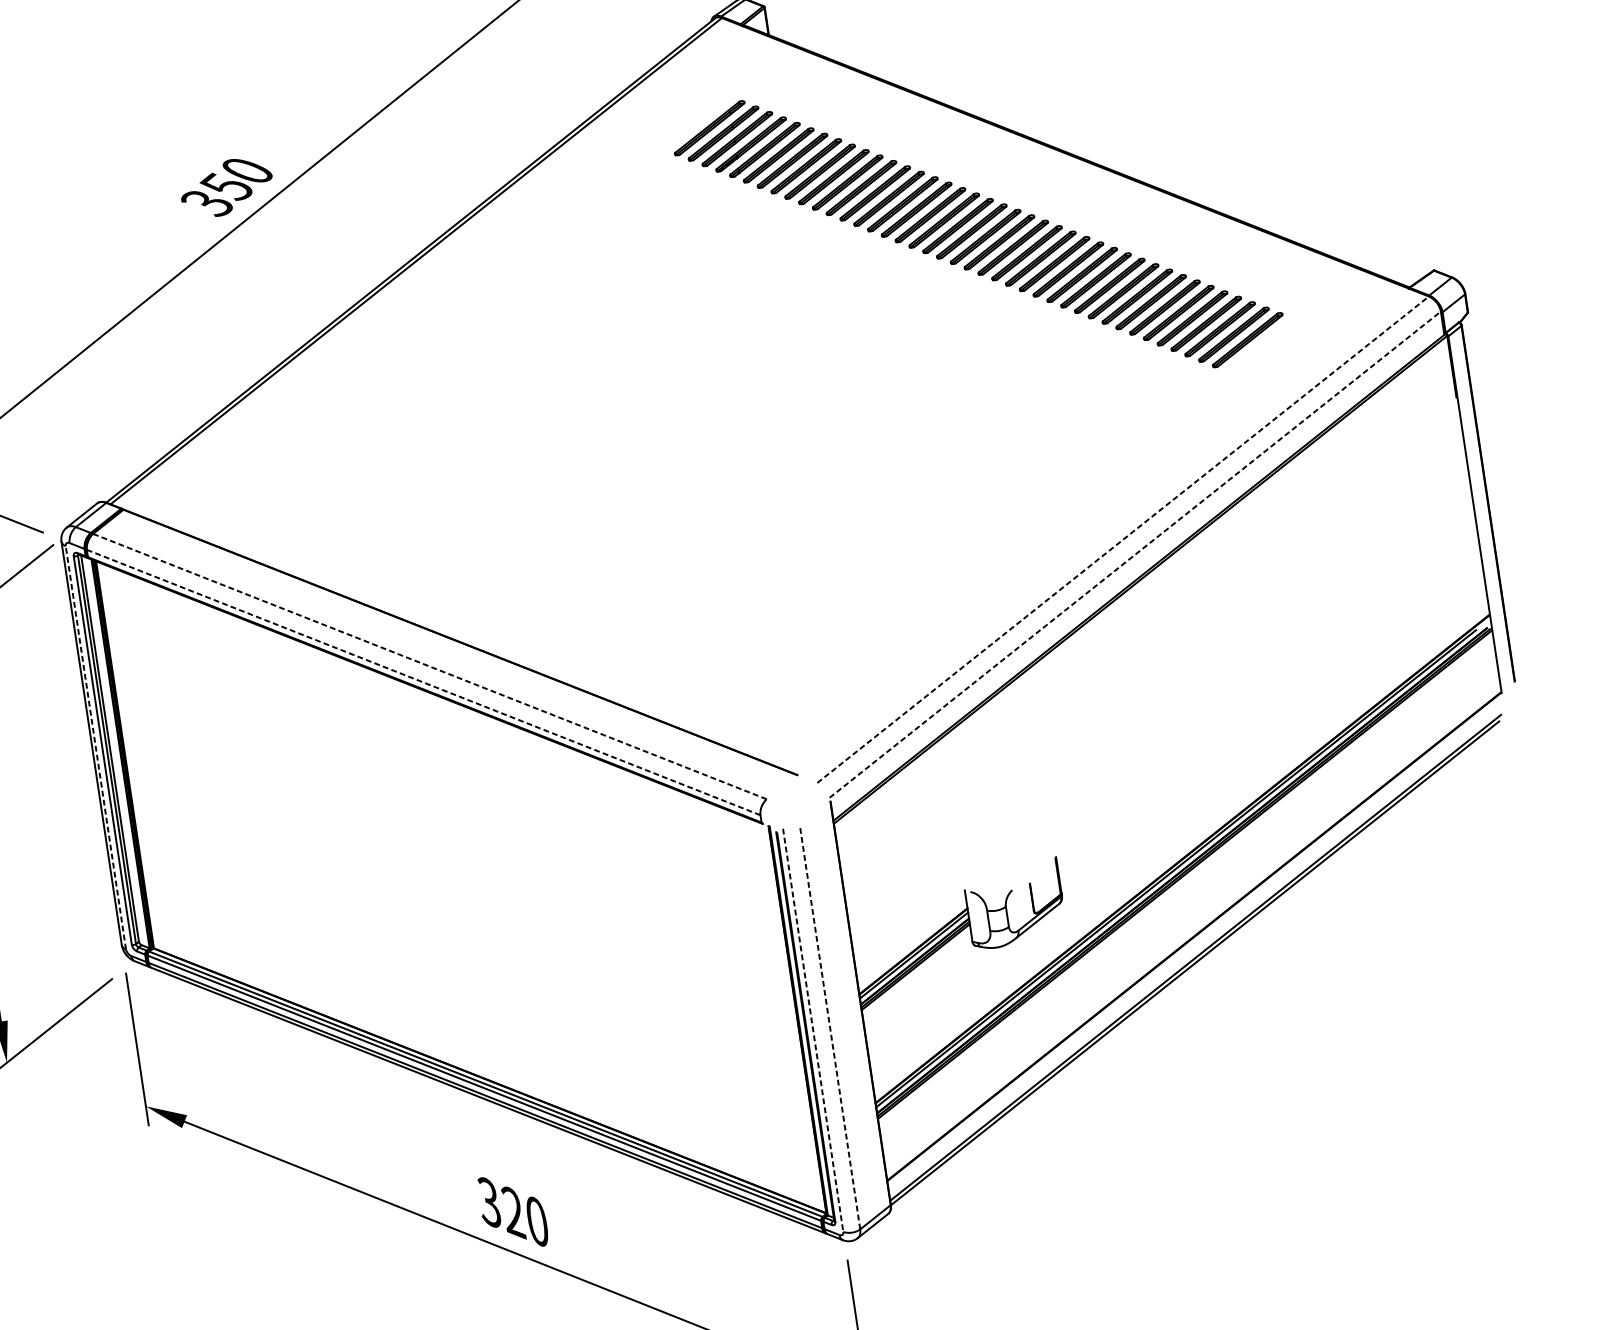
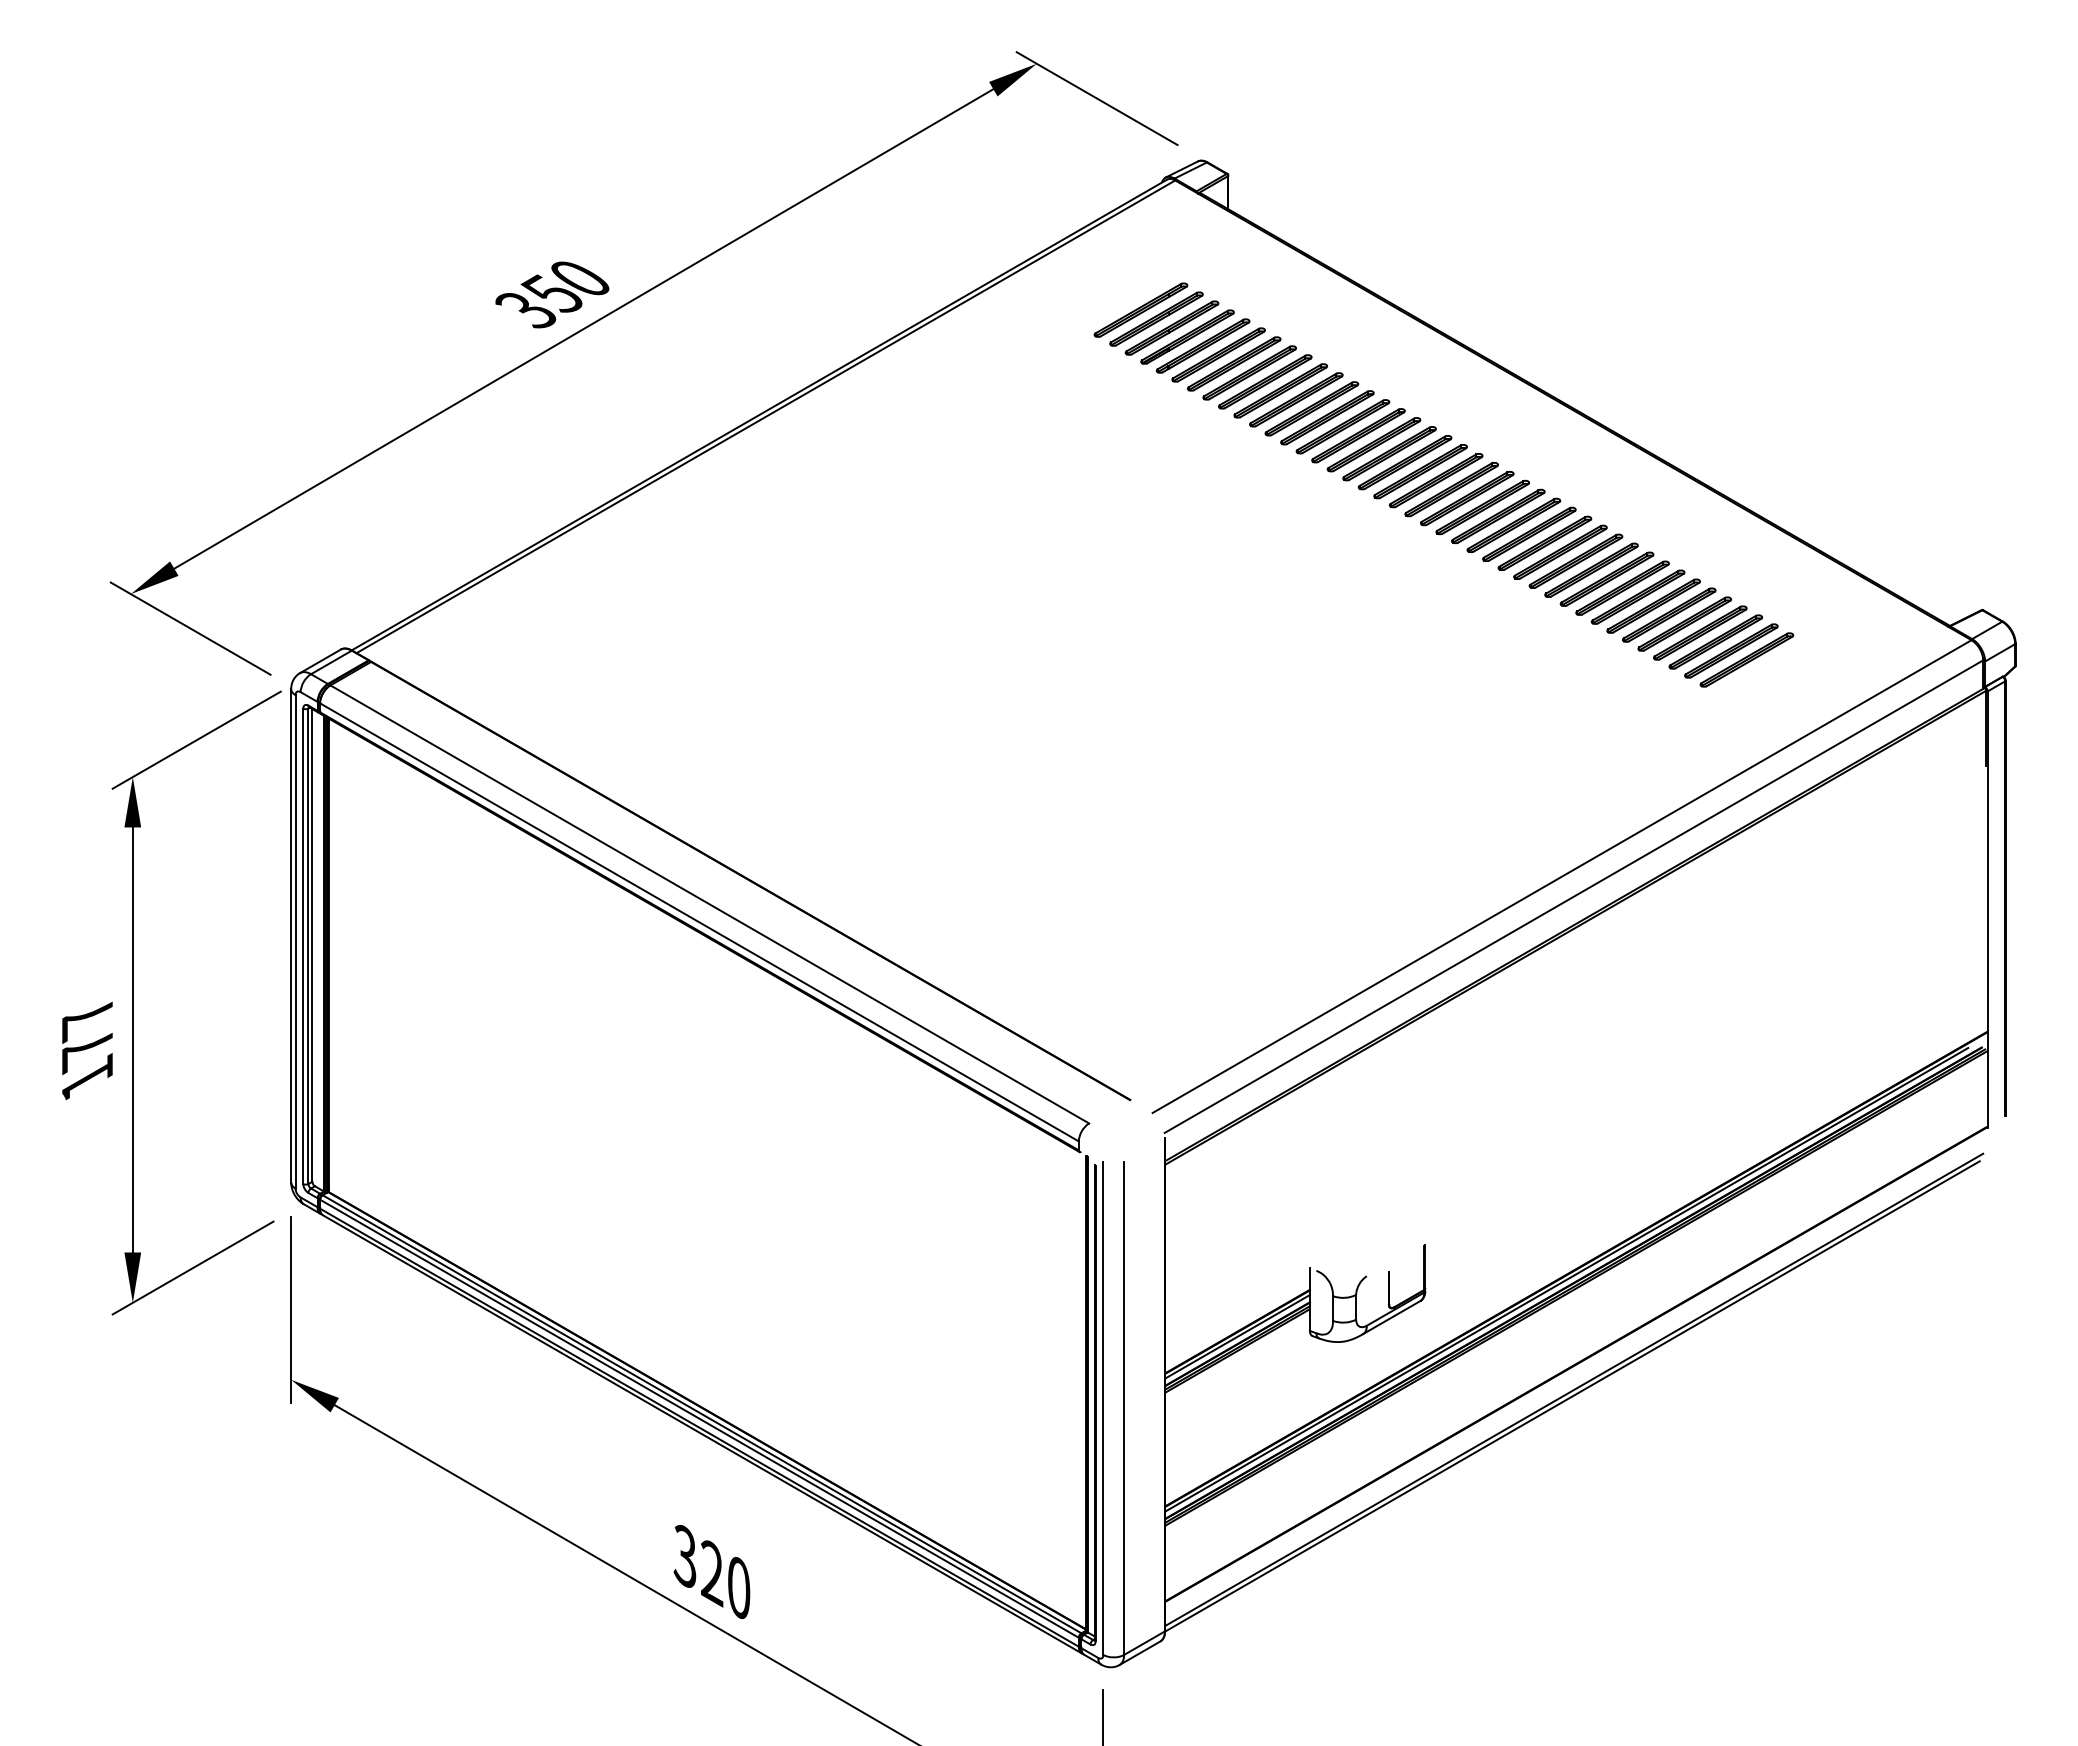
line: (1123, 539) -> (1562, 876), dashed -> solid
line: (1134, 554) -> (1573, 896), dashed -> solid
line: (430, 666) -> (710, 904), dashed -> solid
line: (423, 682) -> (699, 922), dashed -> solid
line: (95, 747) -> (295, 941), dashed -> solid
line: (830, 1027) -> (1124, 1408), dashed -> solid
line: (813, 1030) -> (1103, 1408), dashed -> solid

